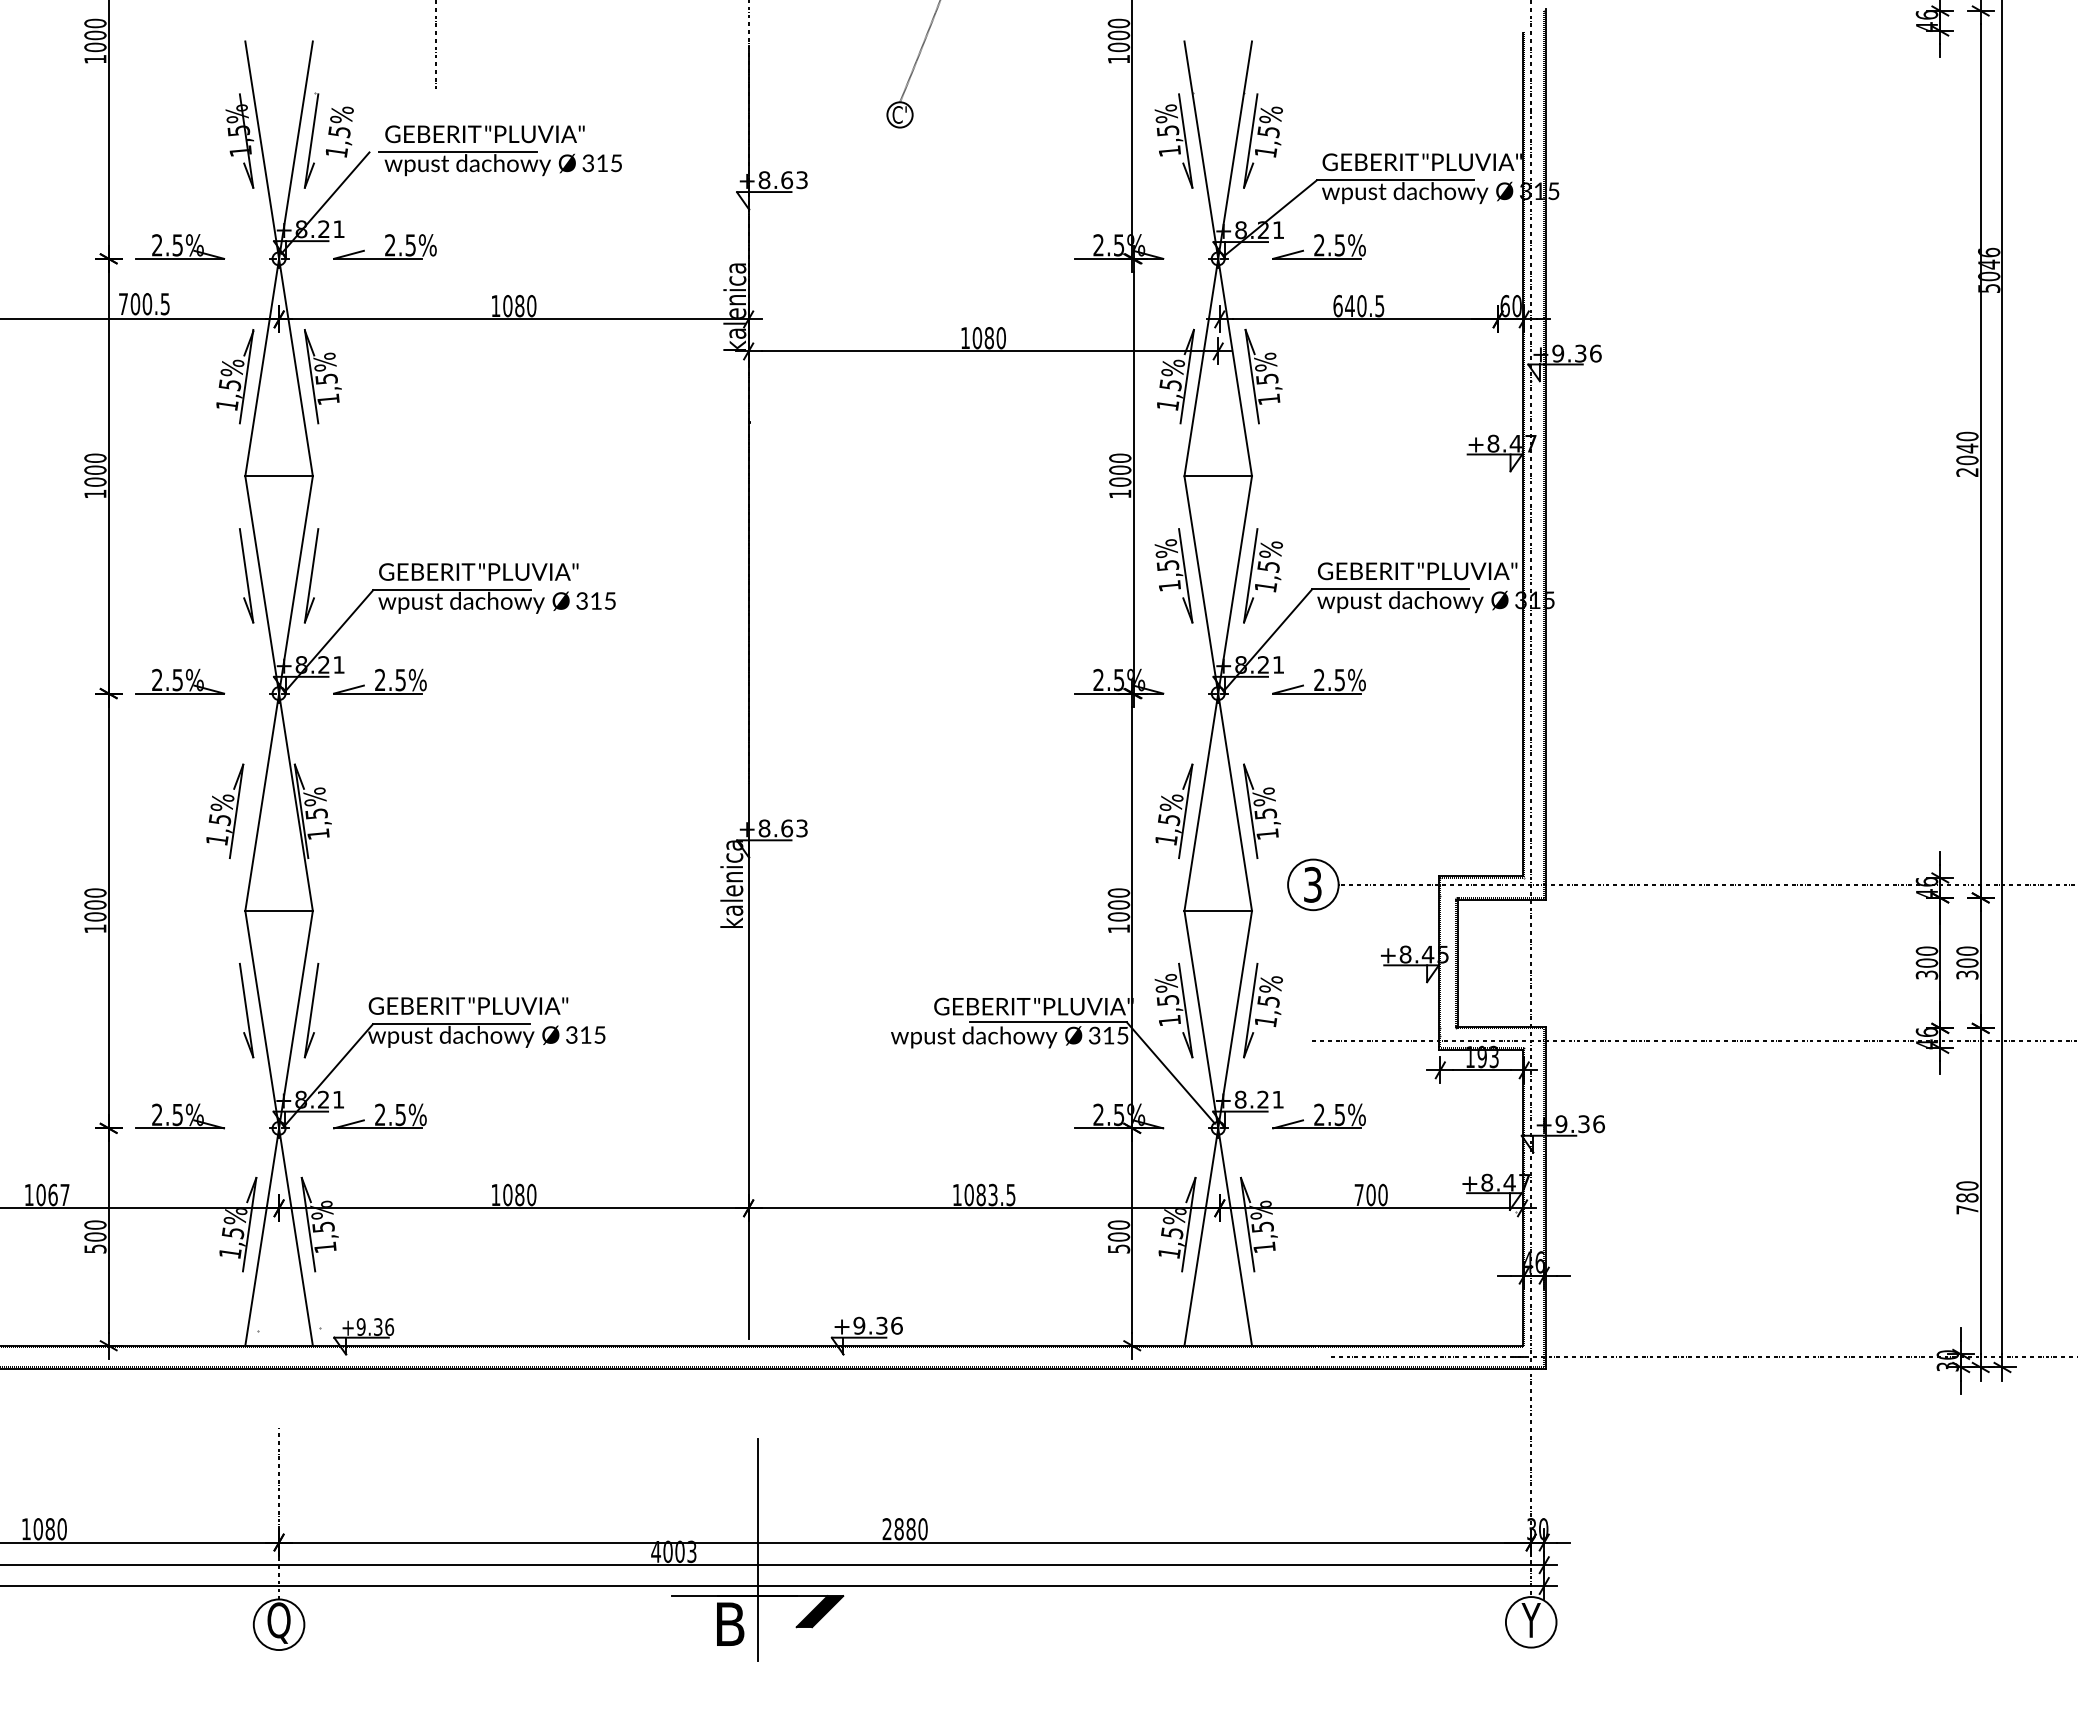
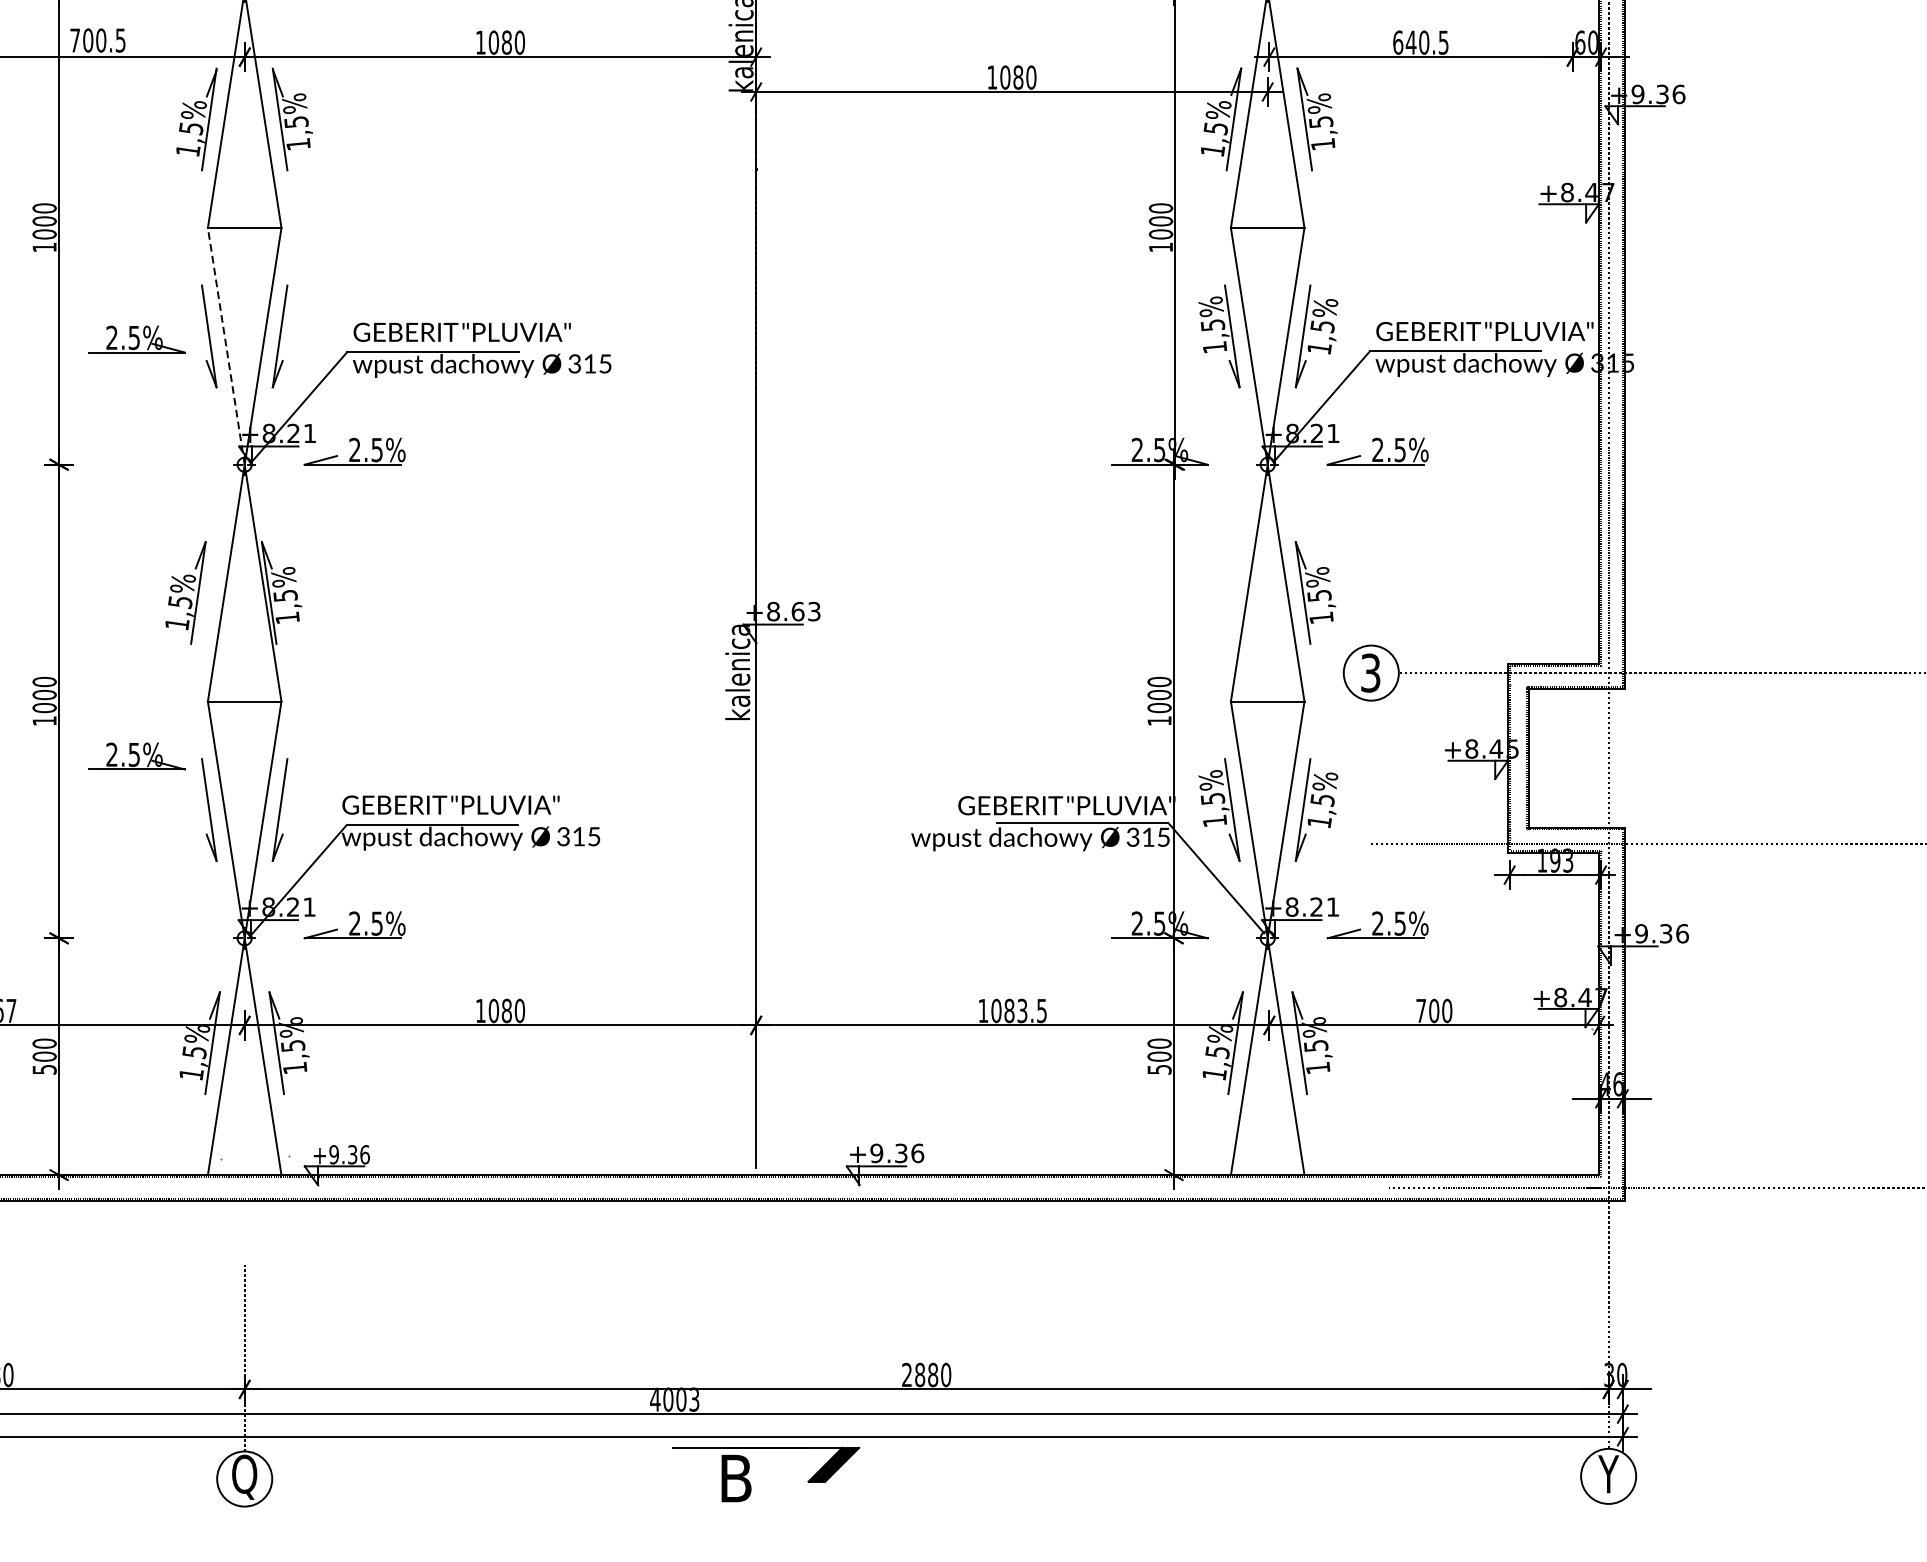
line: (262, 584) -> (226, 345), solid -> dashed
part: (180, 681) -> (137, 339), moved
part: (1174, 811) -> (1220, 593), removed
part: (179, 1116) -> (136, 756), moved
line: (757, 1549) -> (765, 1397), removed

